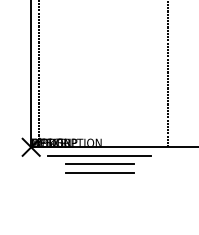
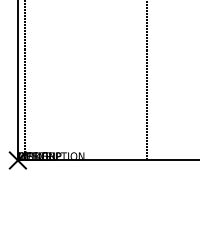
line: (99, 155) -> (82, 168), removed
line: (99, 164) -> (82, 176), removed
line: (99, 172) -> (82, 184), removed

